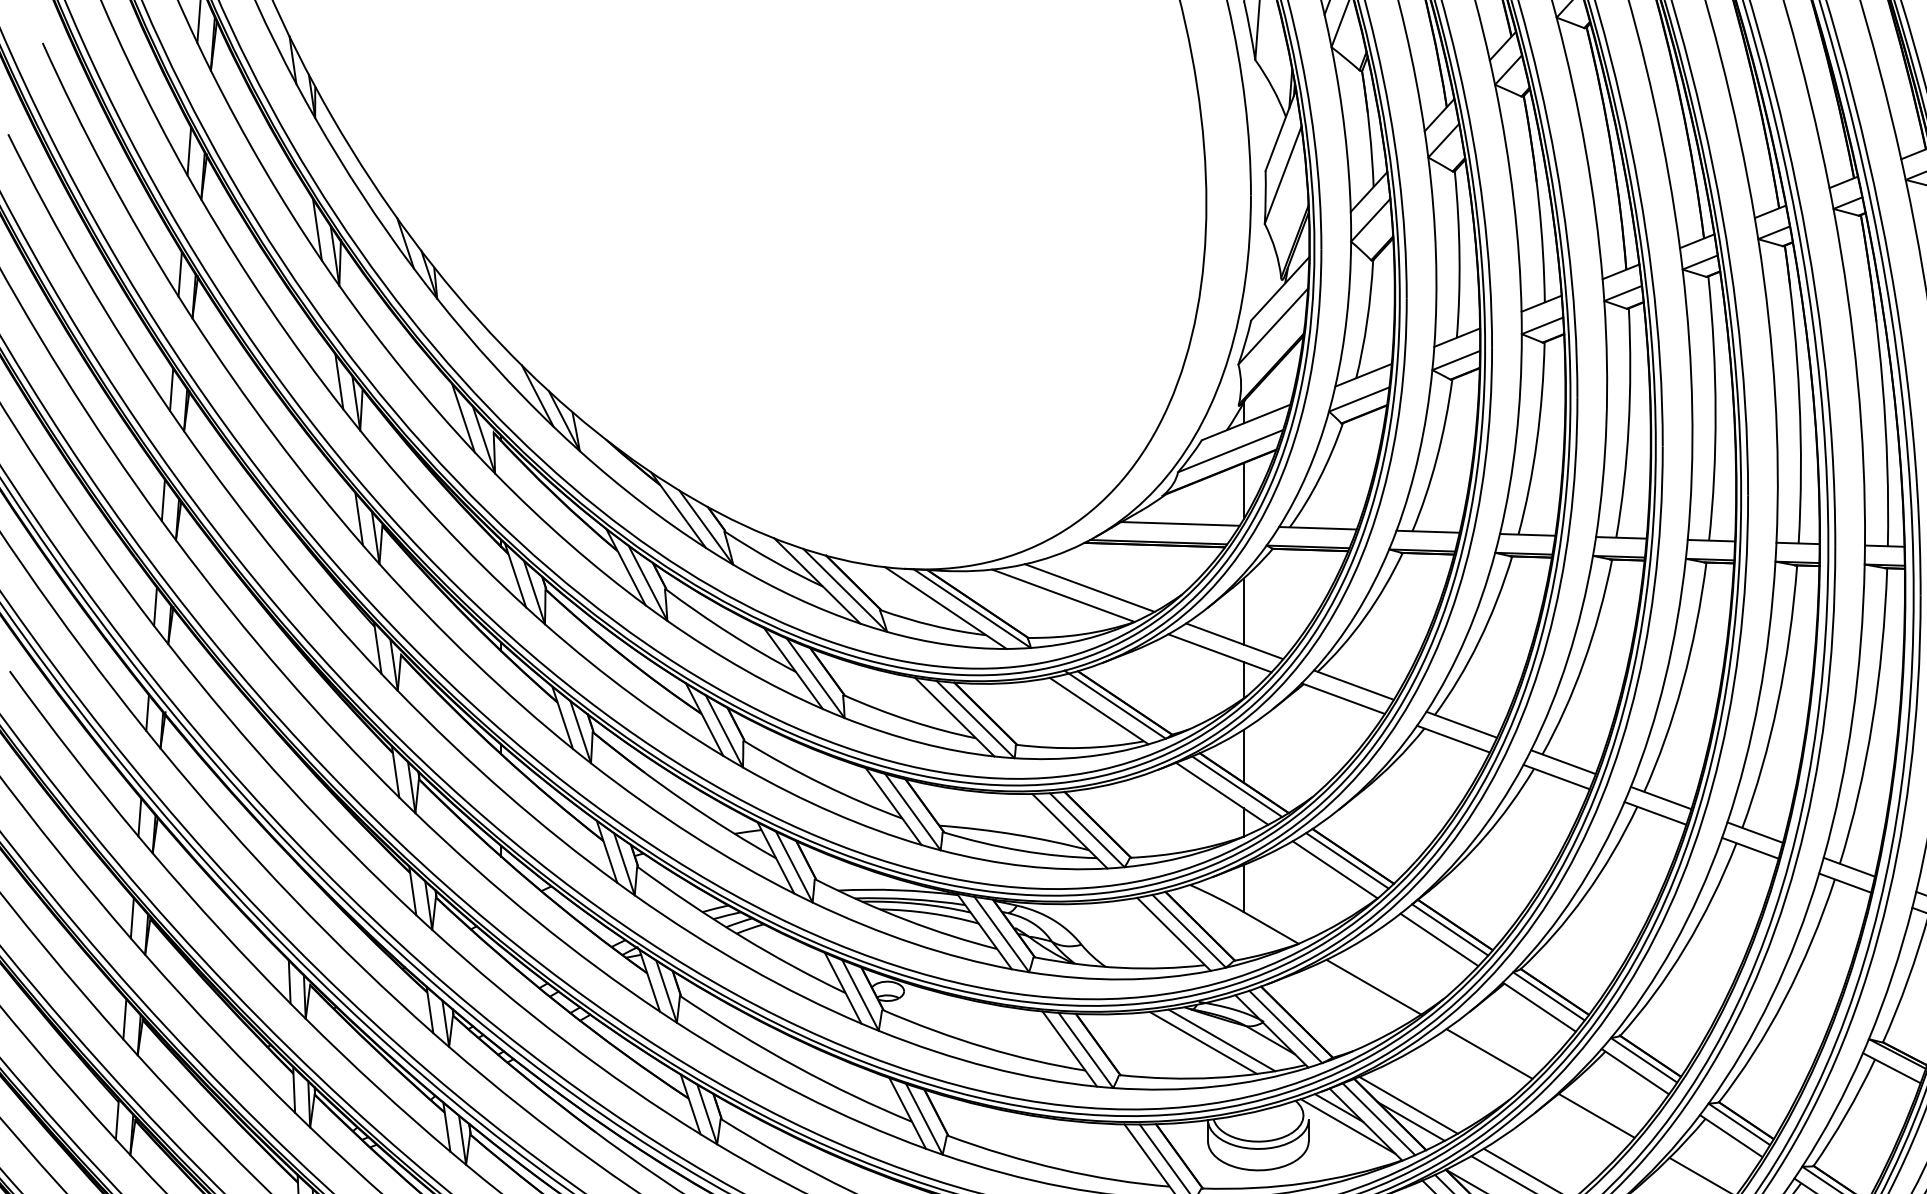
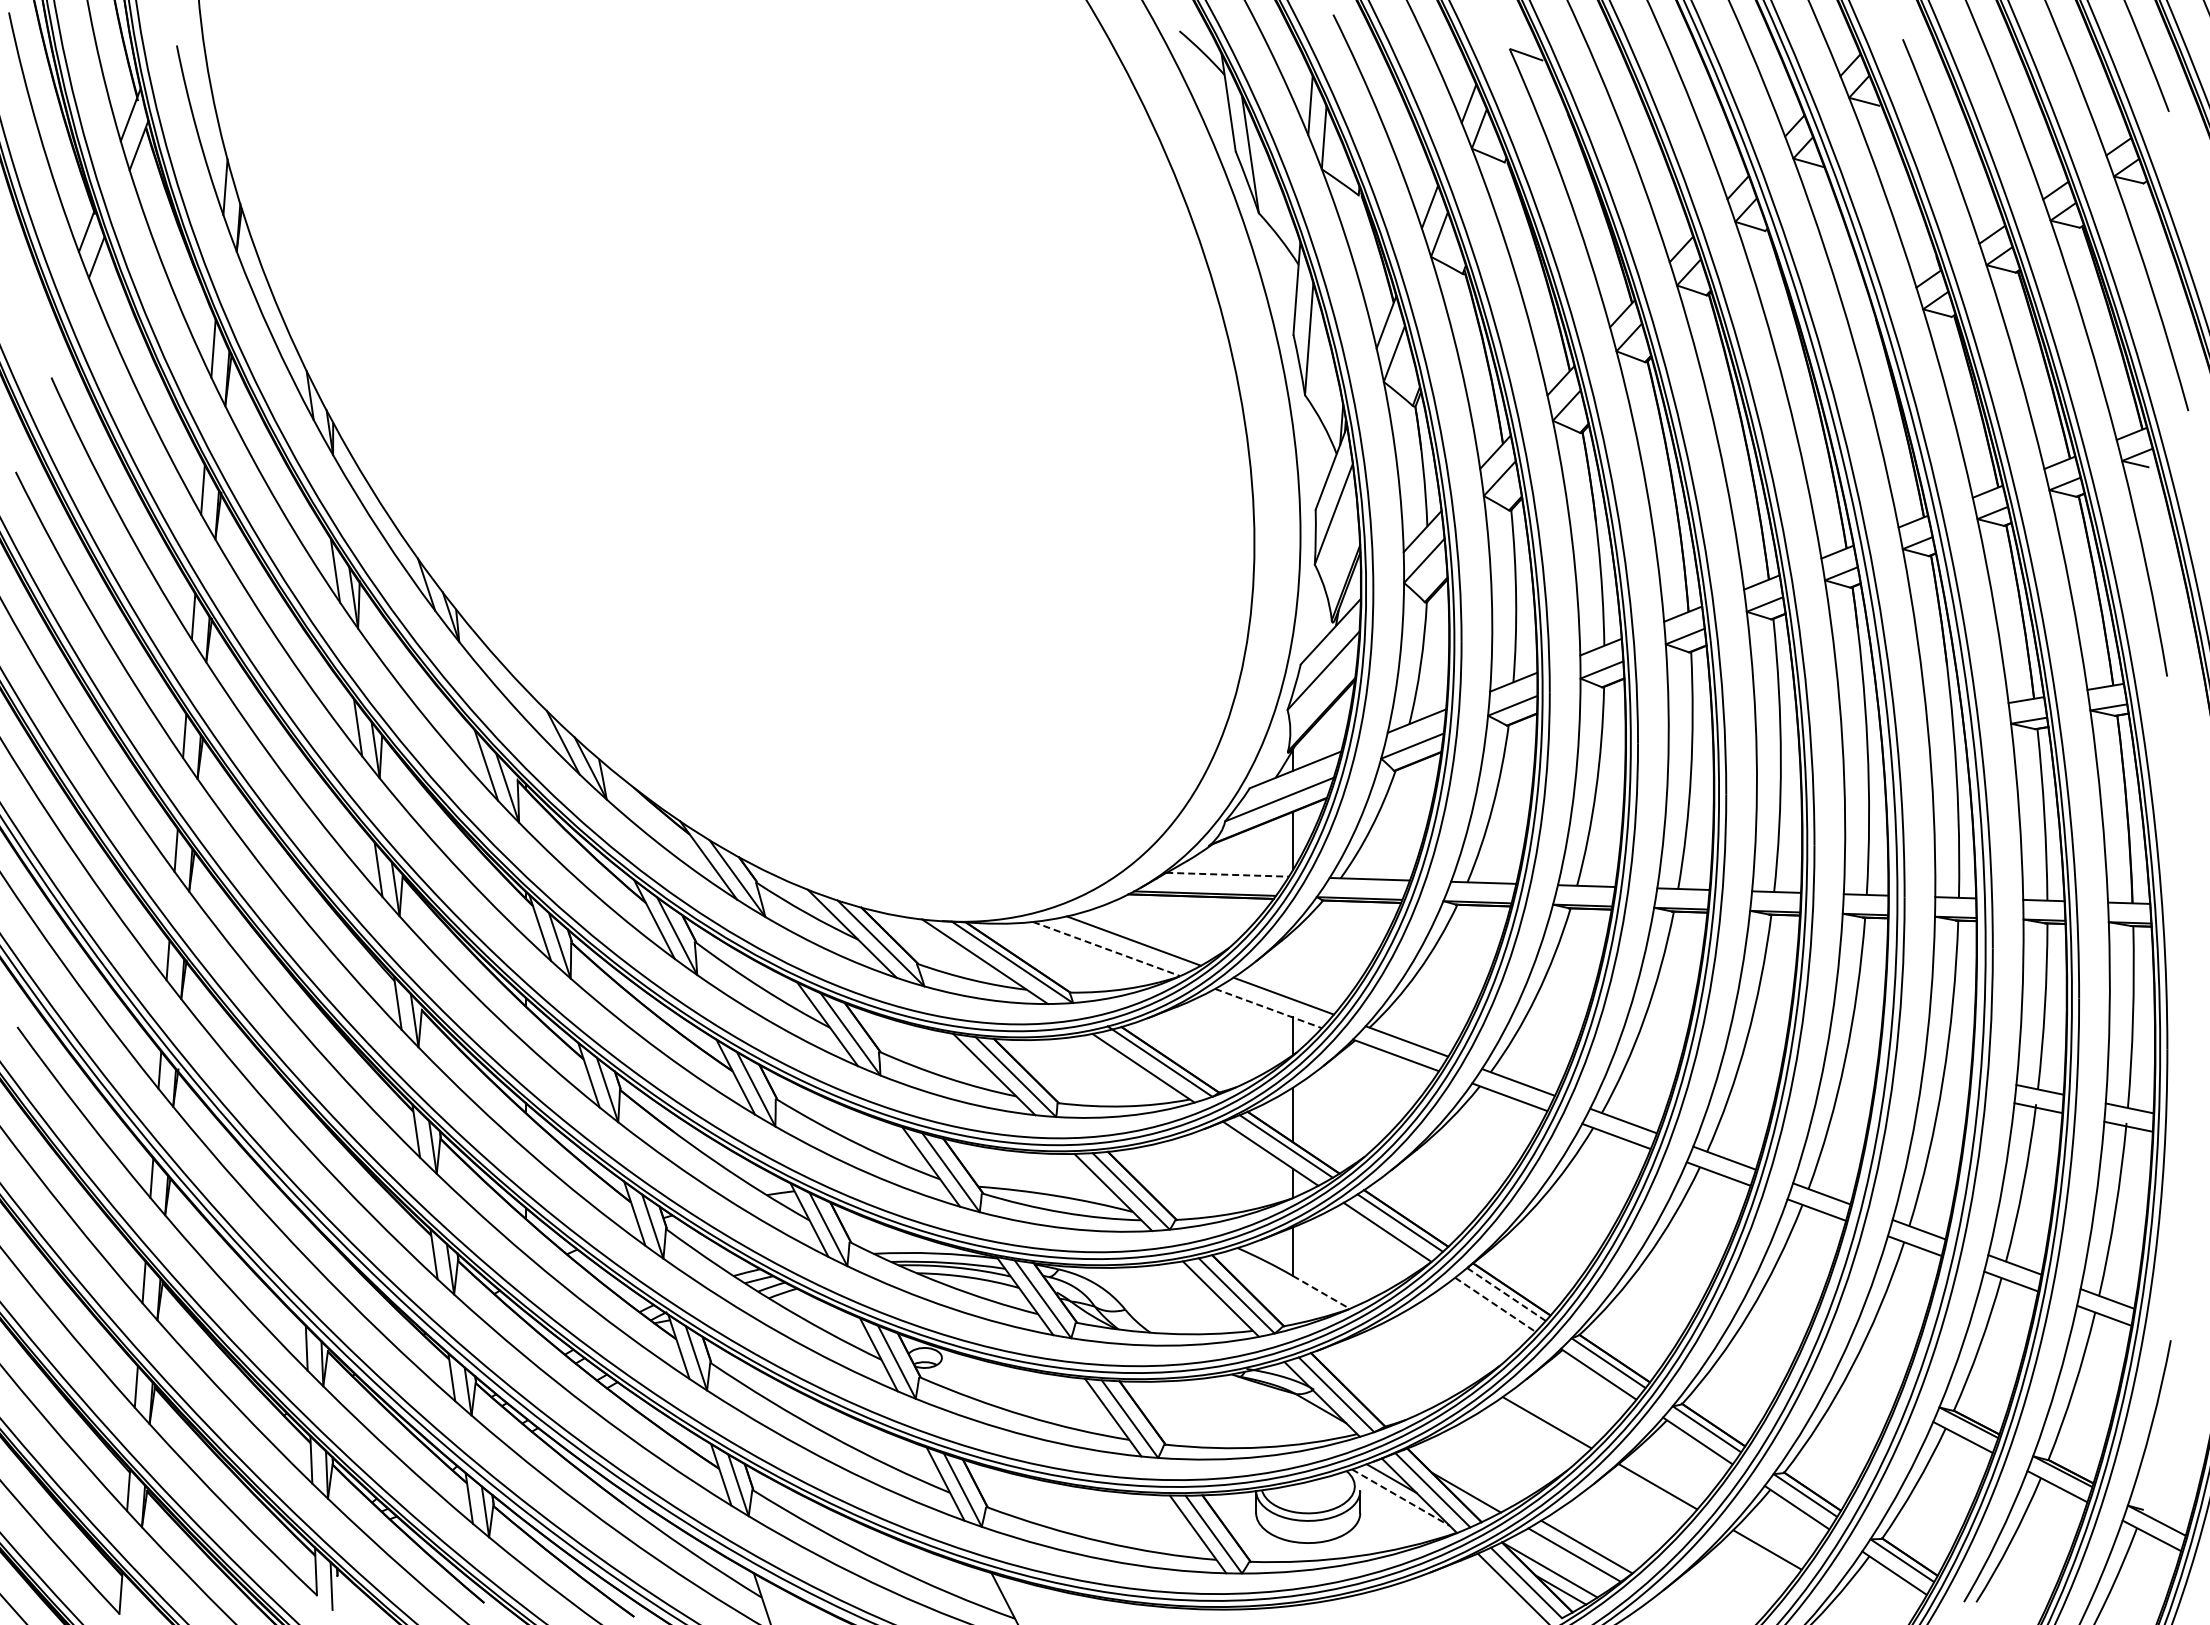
line: (1180, 523) -> (1227, 874), solid -> dashed
line: (1064, 596) -> (1107, 949), solid -> dashed
line: (1243, 611) -> (1292, 965), removed
line: (1219, 653) -> (1268, 1008), solid -> dashed
line: (1271, 928) -> (1321, 1292), solid -> dashed
line: (1450, 929) -> (1506, 1294), solid -> dashed
line: (1439, 940) -> (1495, 1305), solid -> dashed
line: (1373, 987) -> (1427, 1353), removed
line: (1221, 1040) -> (1270, 1408), removed
line: (1202, 1043) -> (1250, 1411), removed
line: (1408, 1105) -> (1463, 1475), removed
line: (1348, 1126) -> (1401, 1497), solid -> dashed

